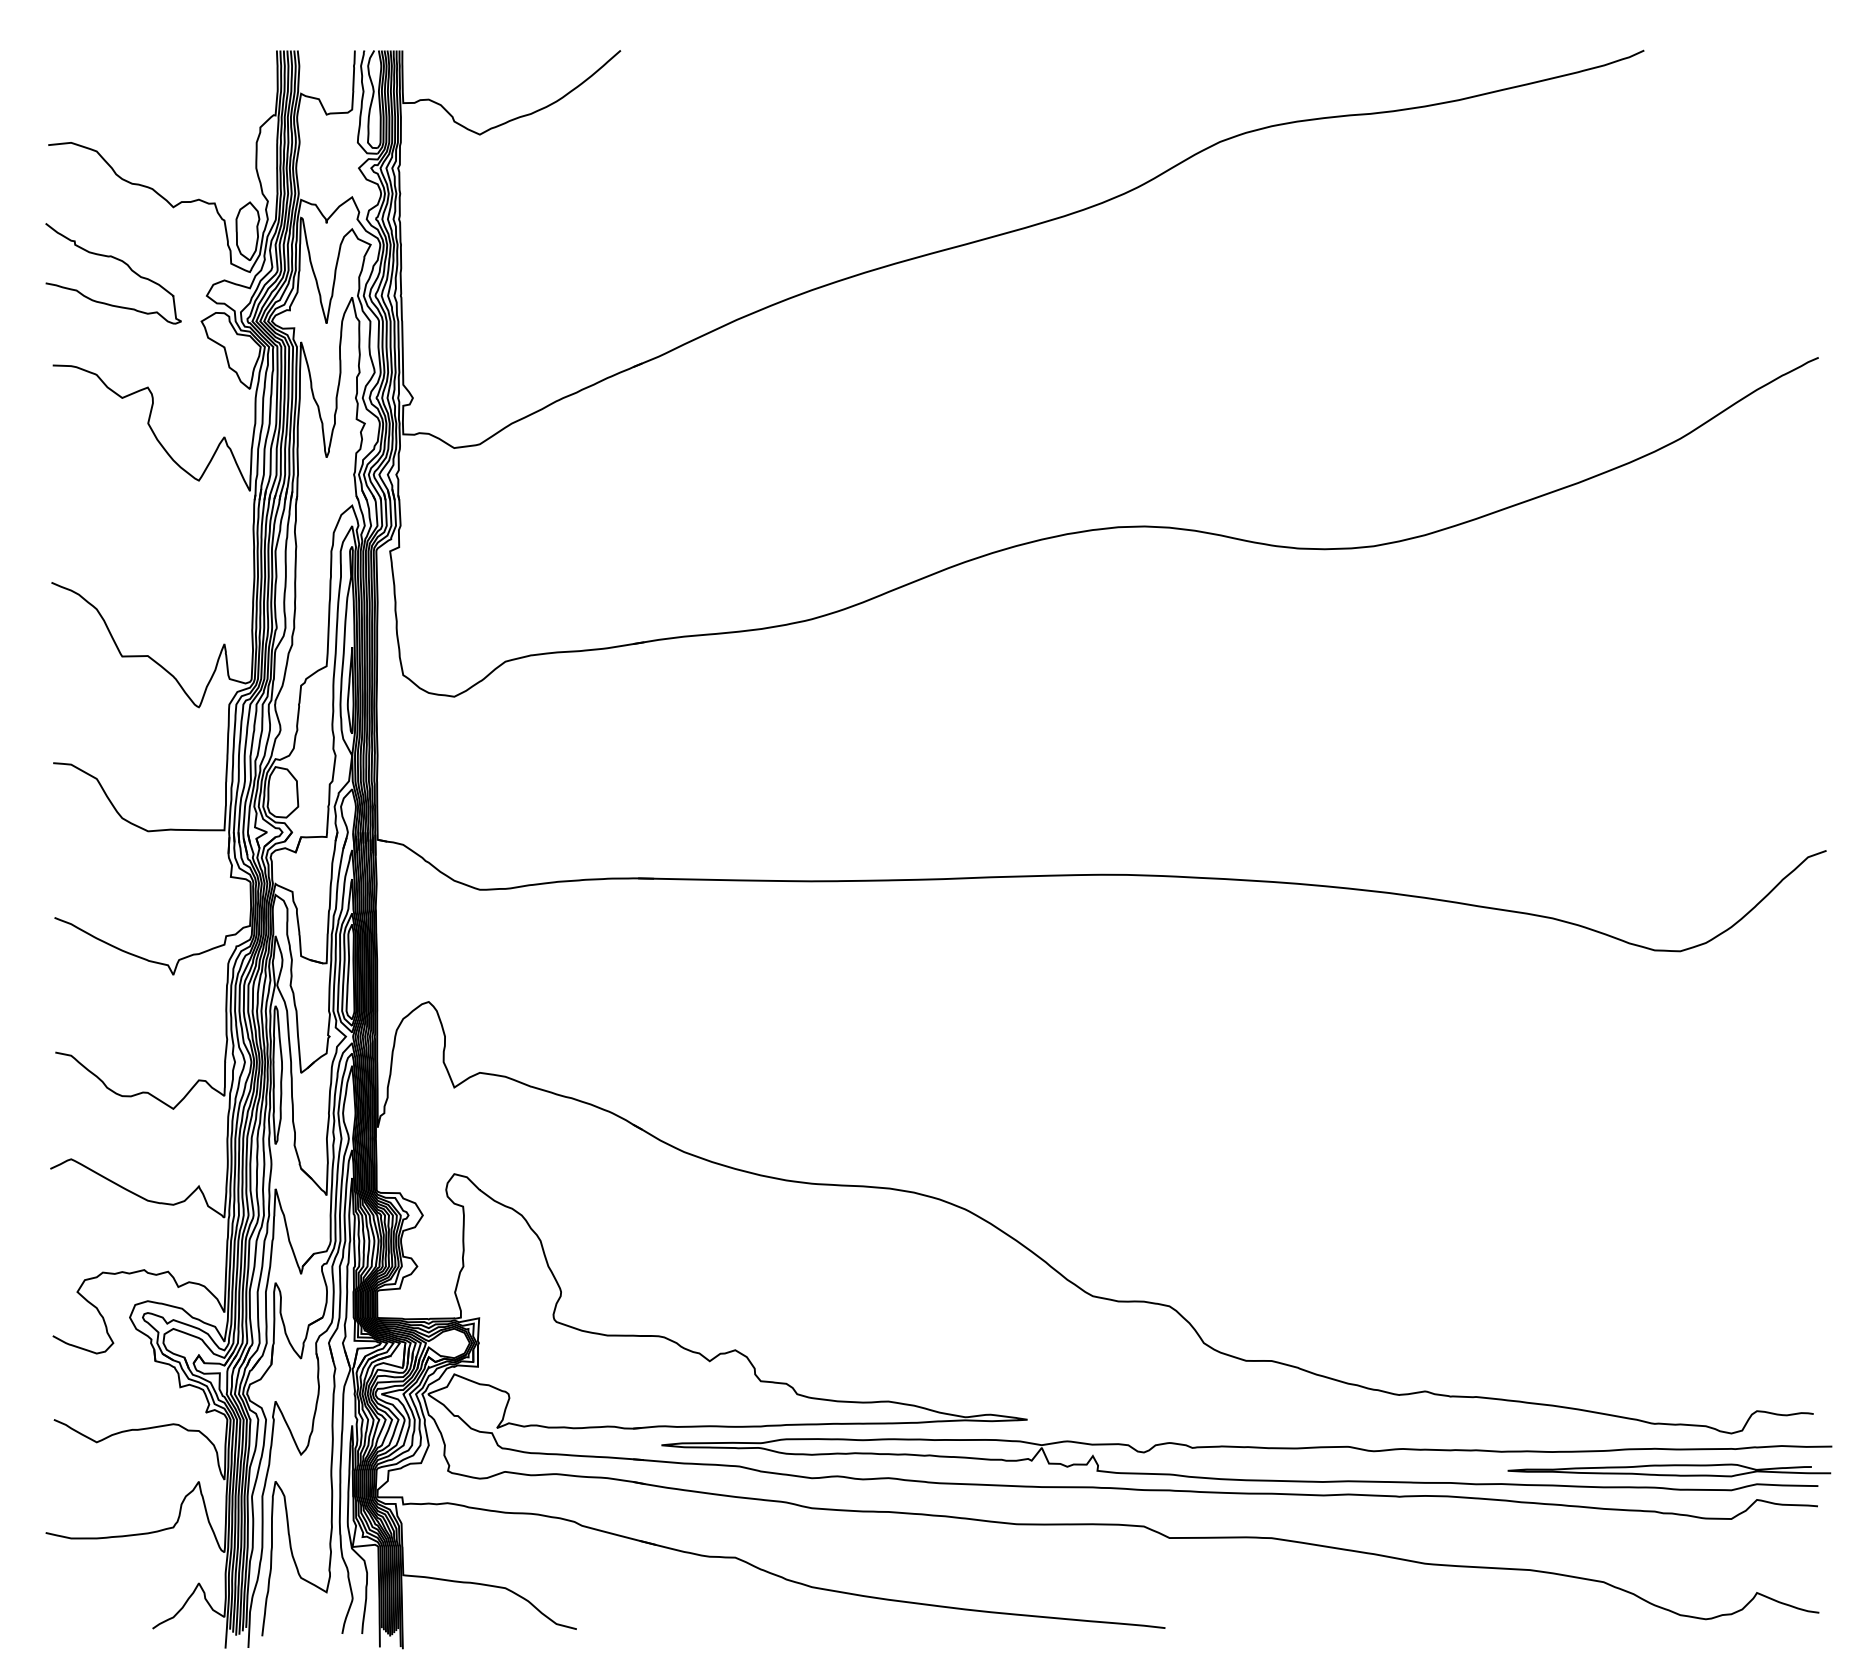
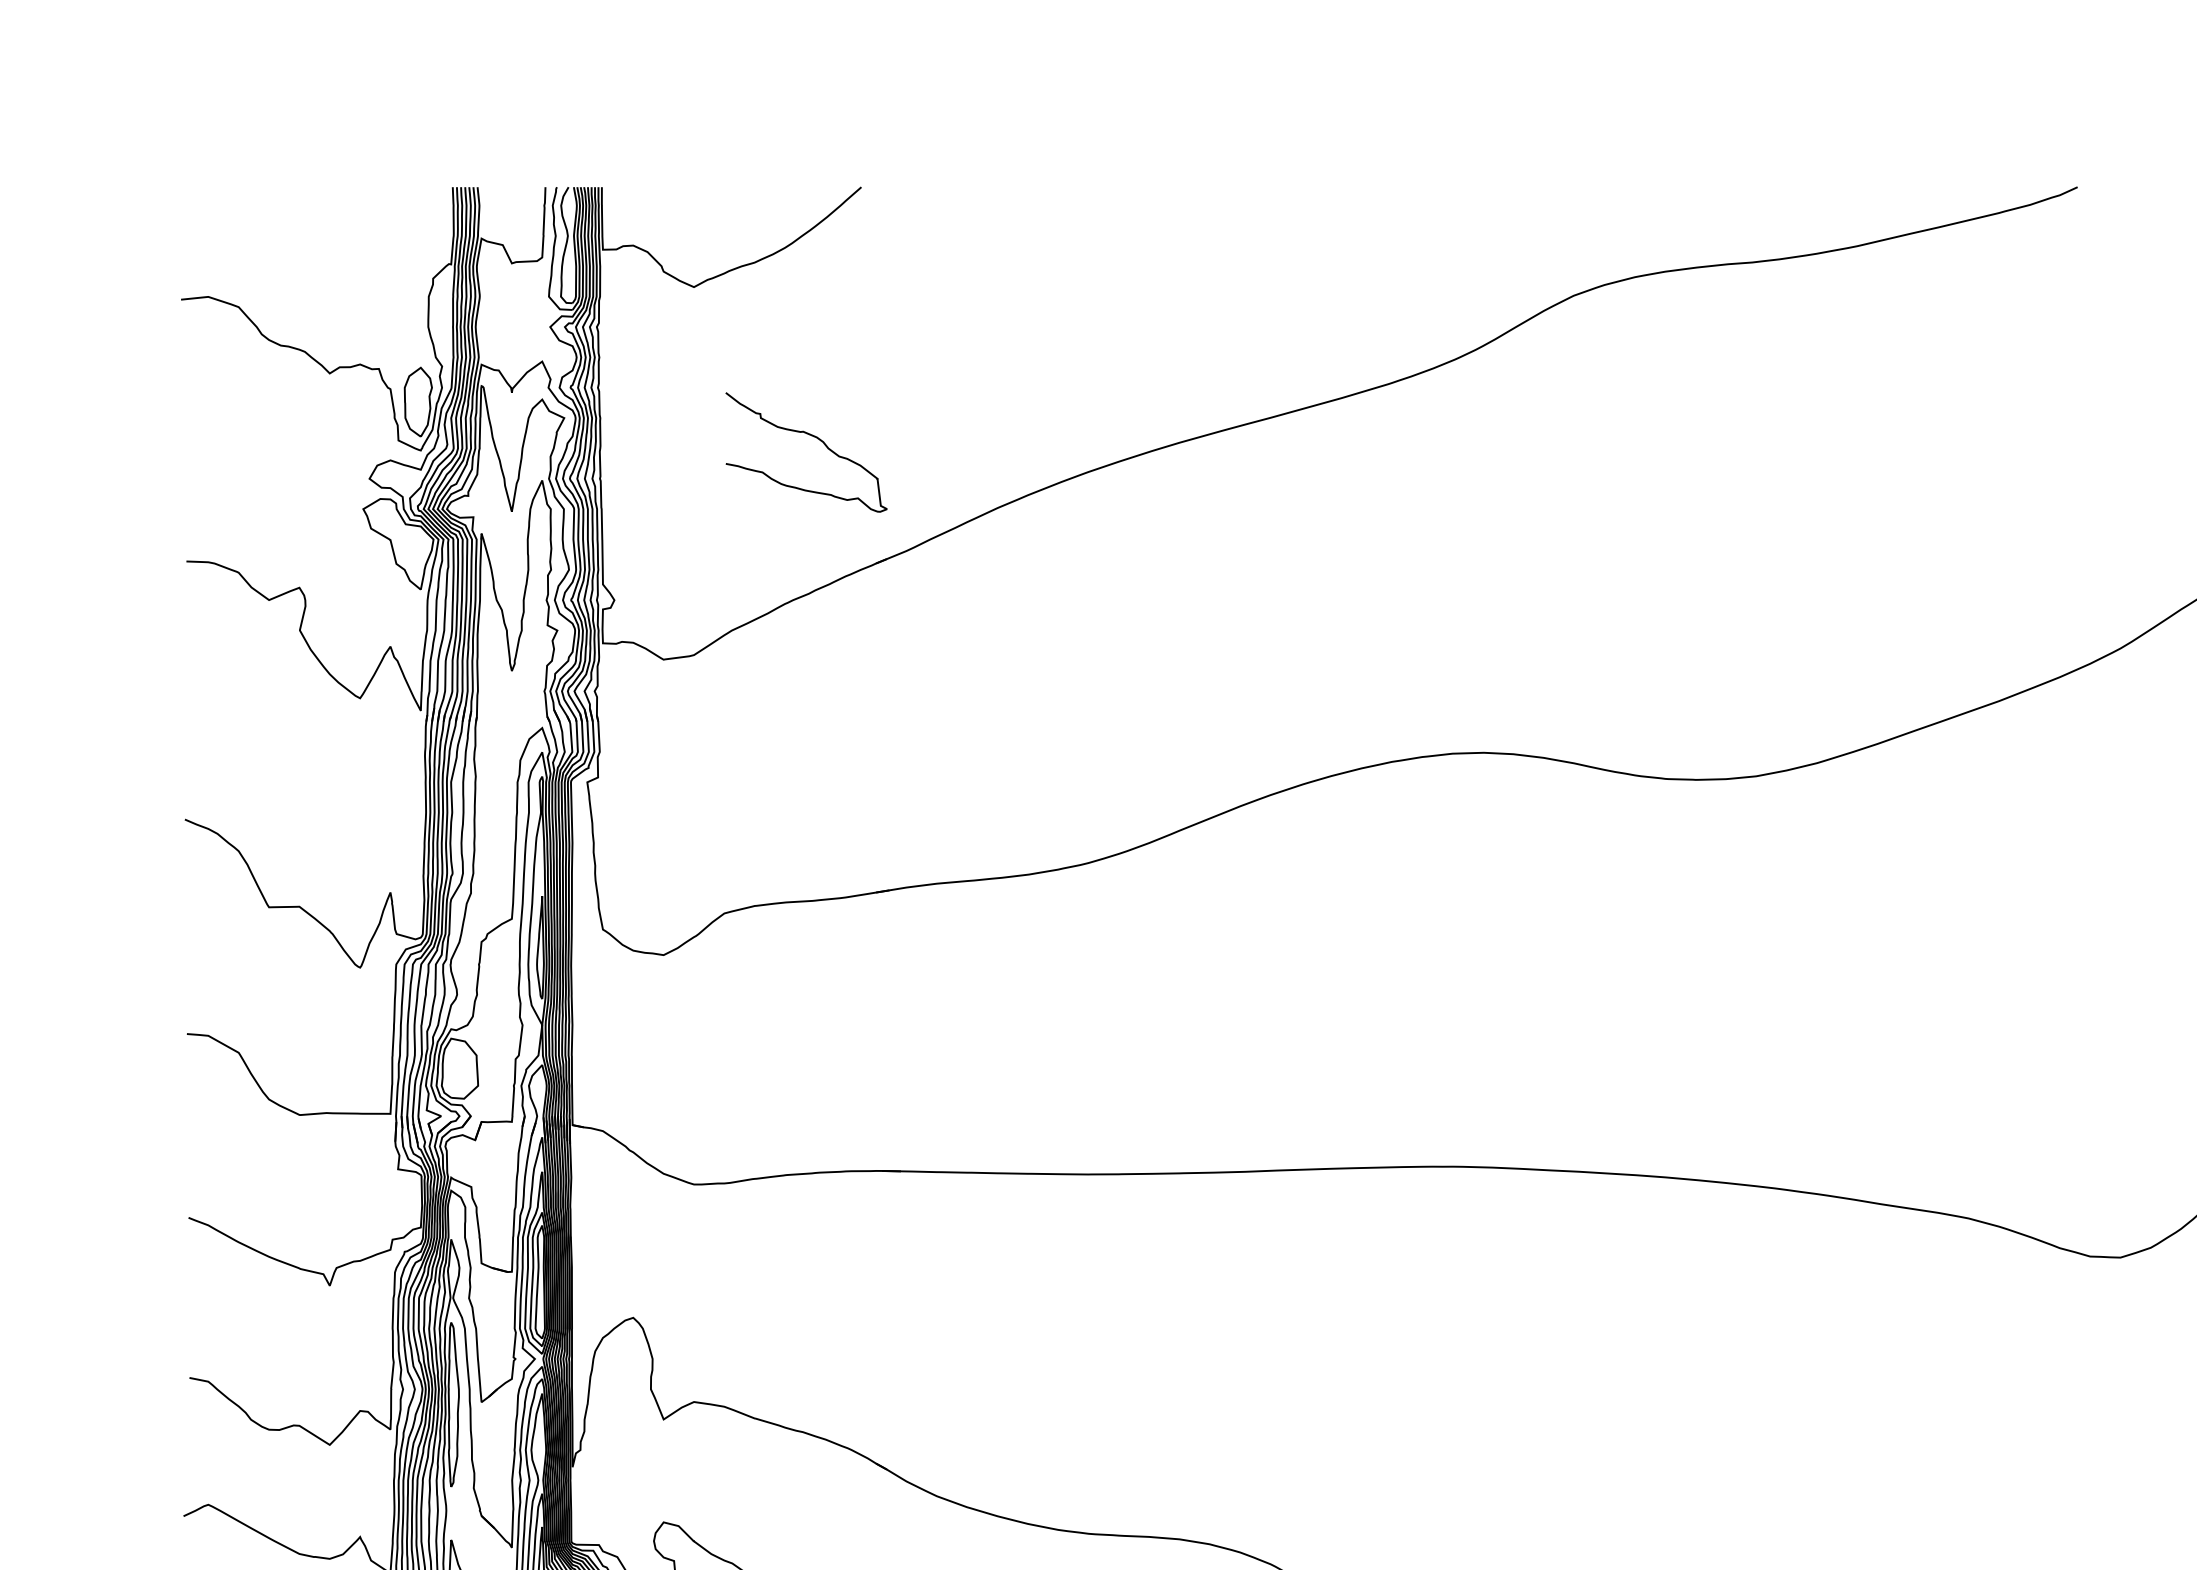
curve: (117, 260) -> (811, 436), moved

